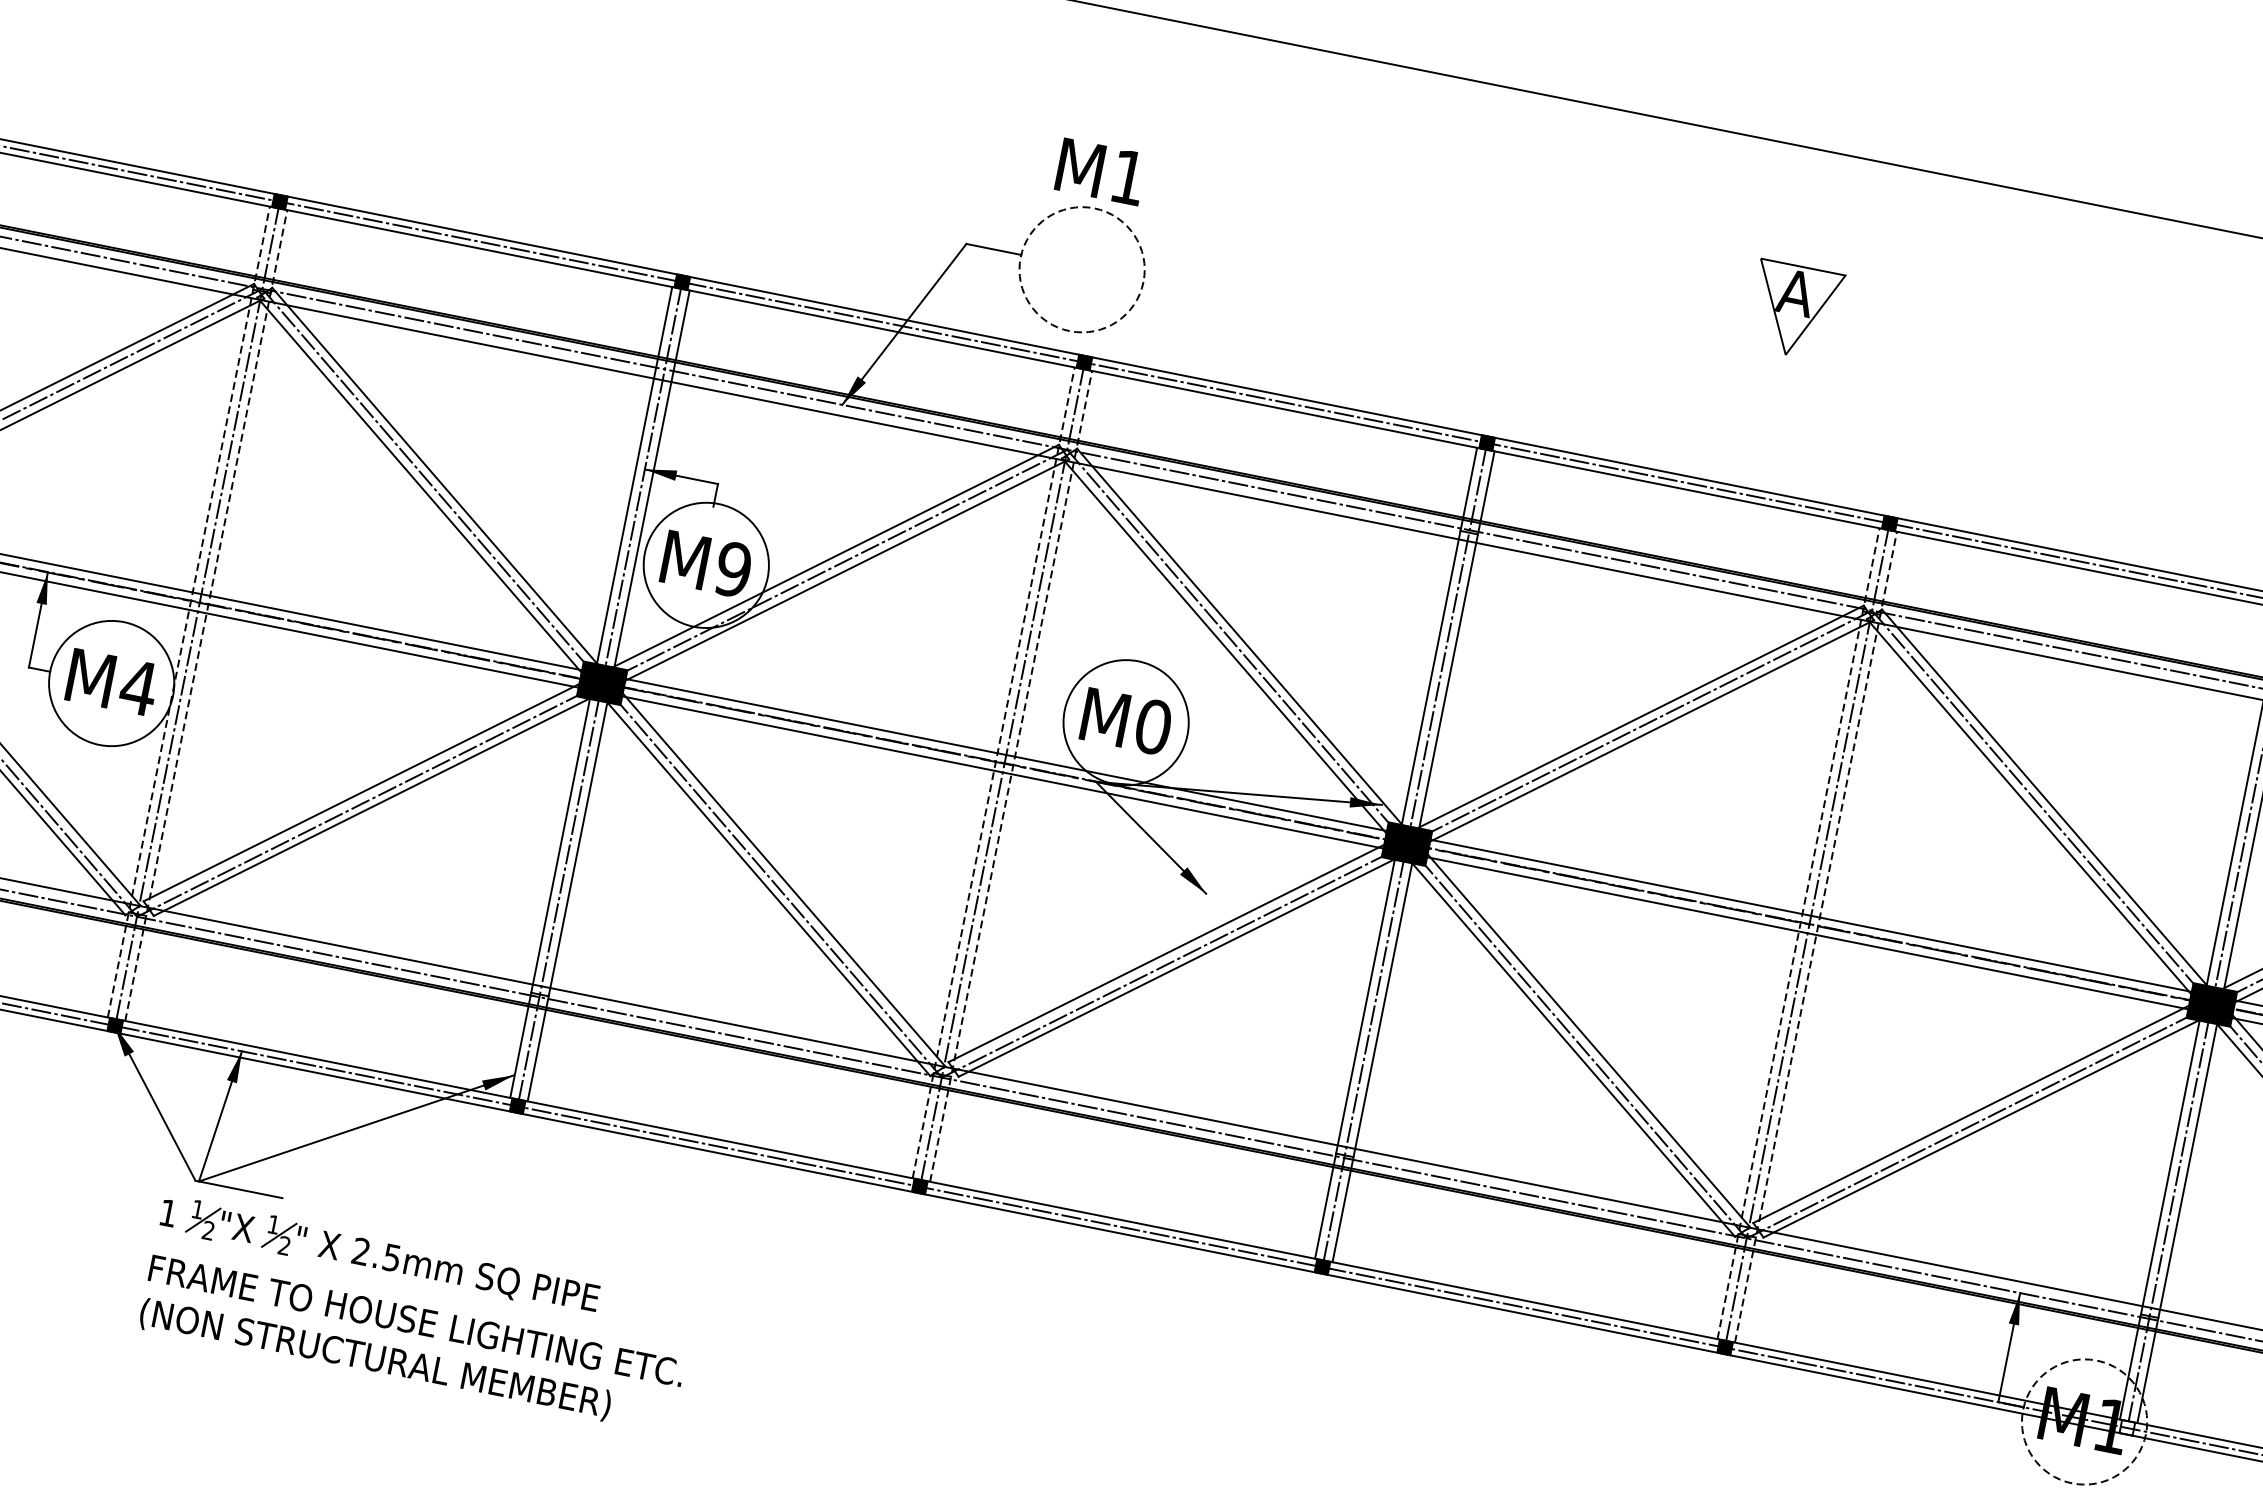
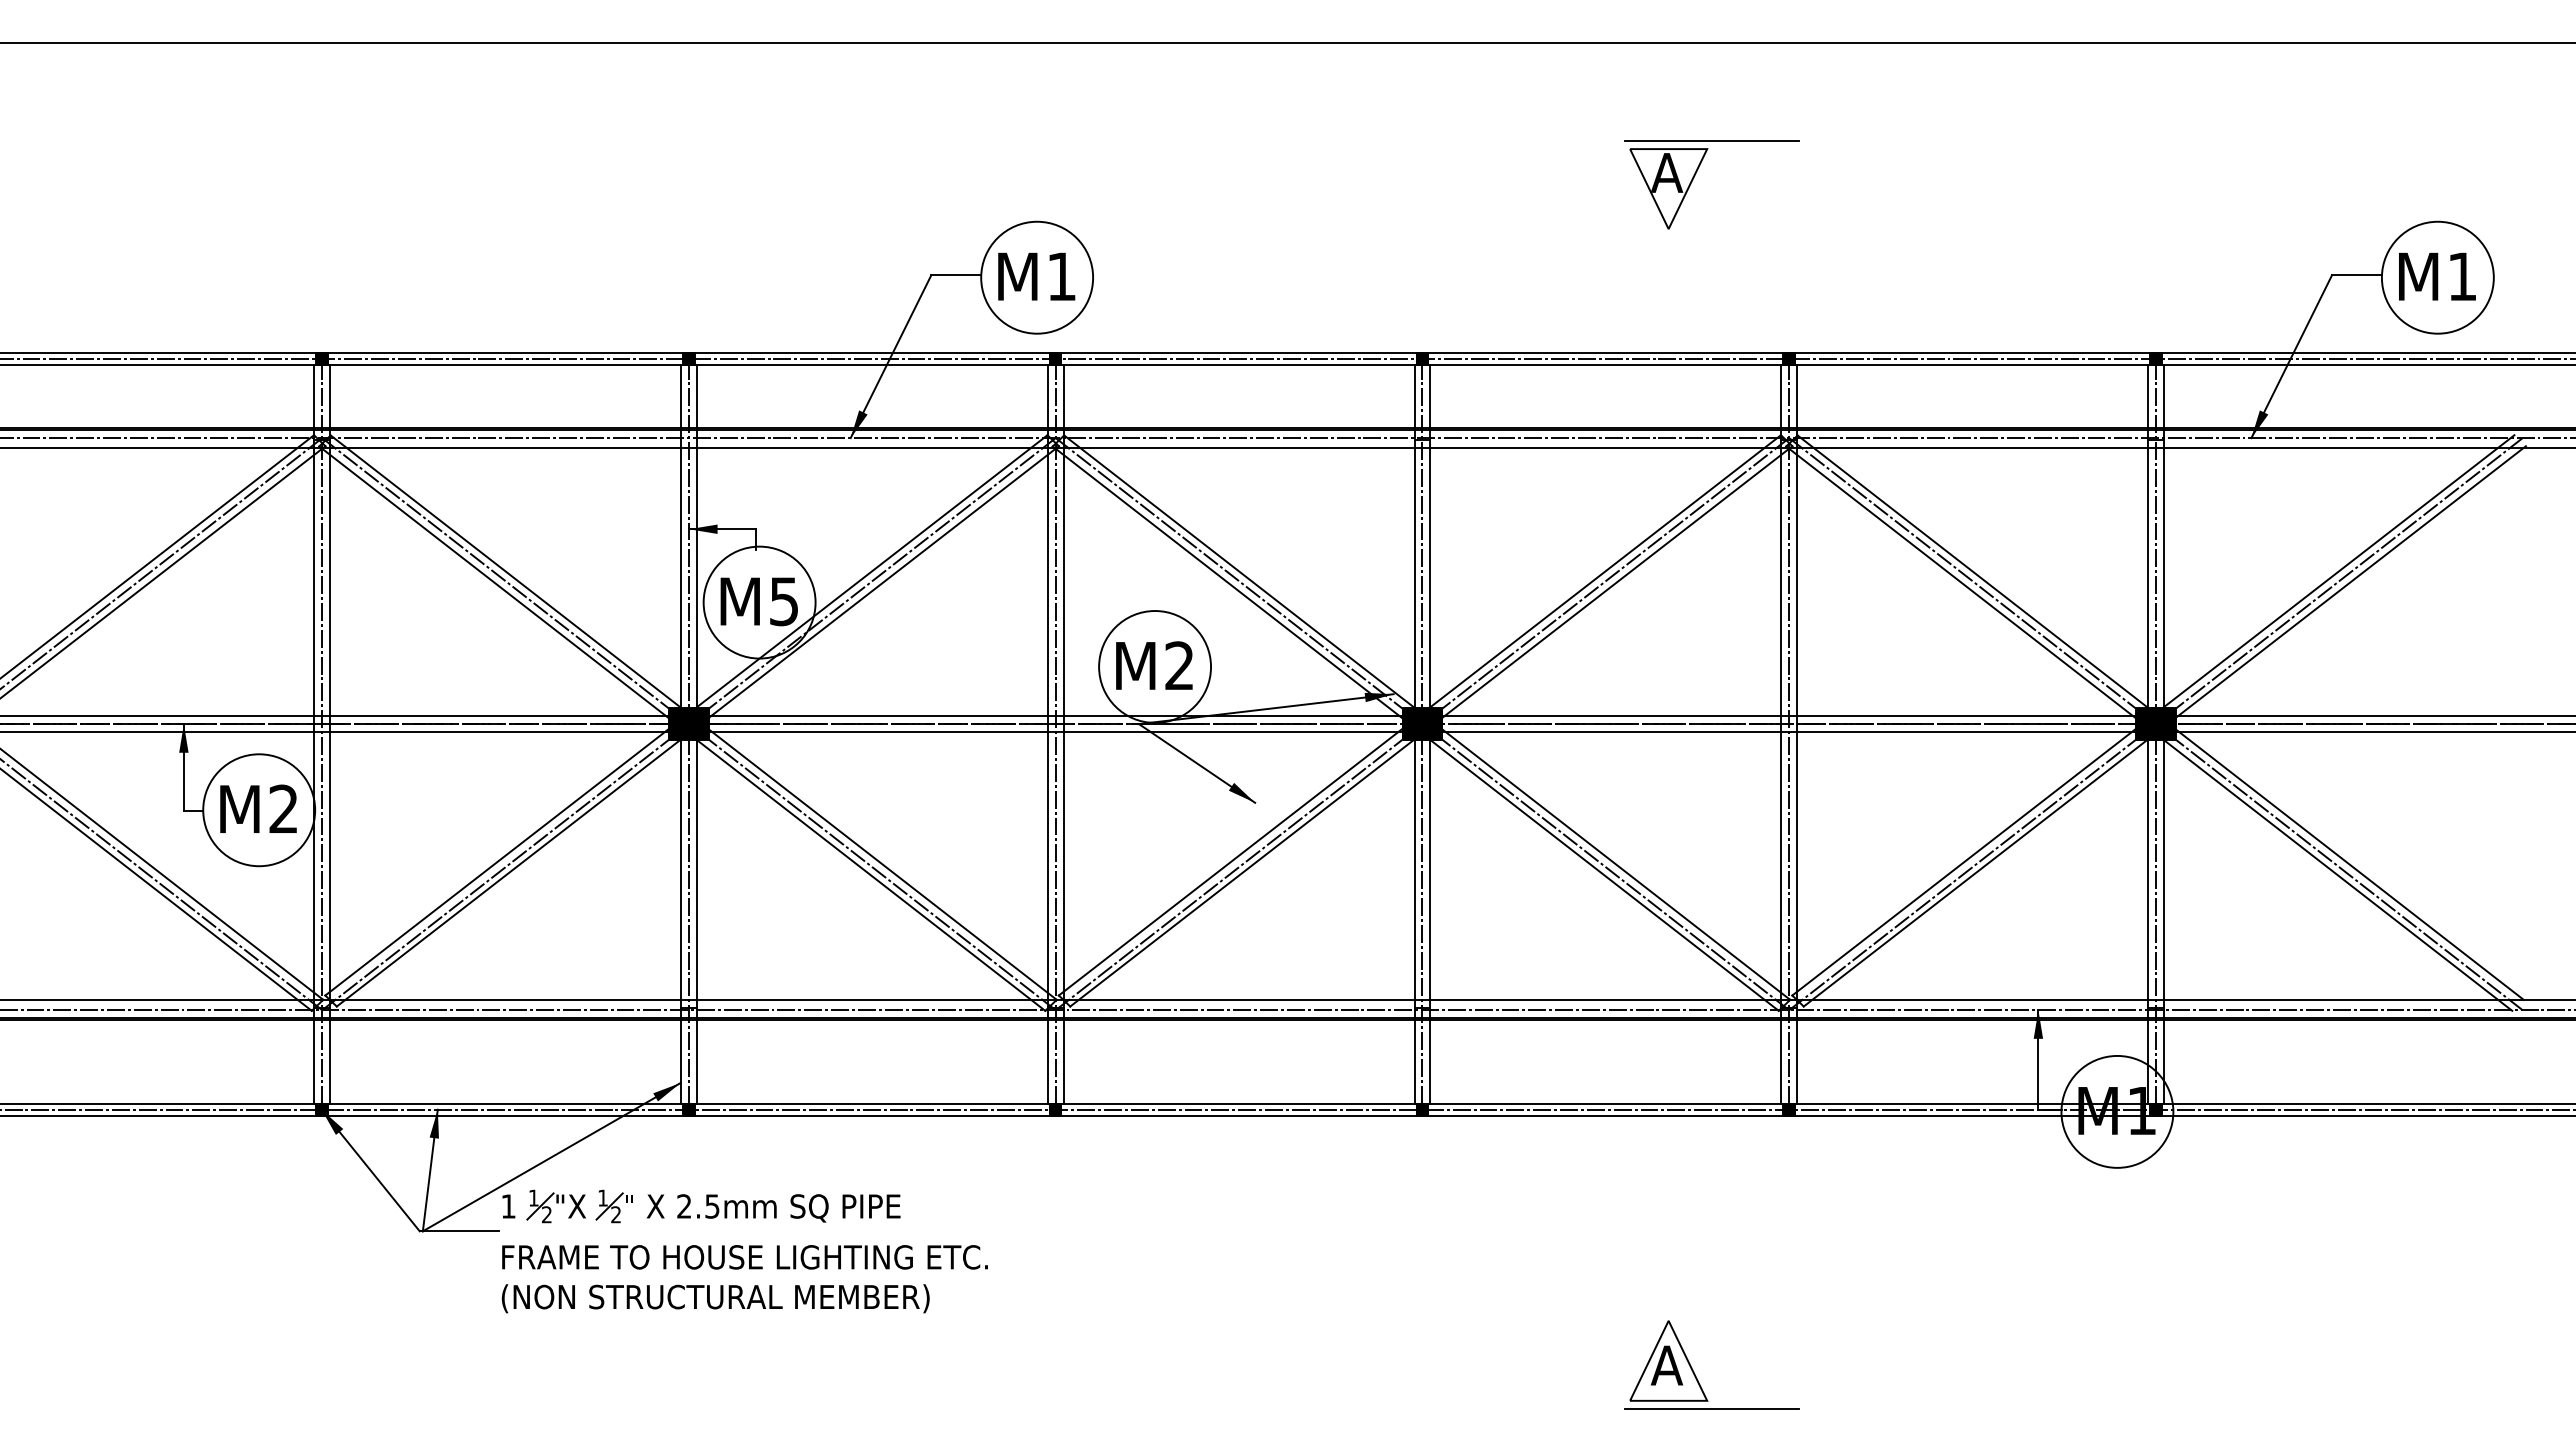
text: (1100, 171) -> (1036, 276), moved
line: (1851, 268) -> (1711, 141), added
circle: (1082, 269) -> (1037, 277), dashed -> solid
text: (732, 569) -> (783, 601), M9 -> M5
line: (189, 611) -> (314, 733), dashed -> solid
line: (206, 614) -> (330, 733), dashed -> solid
text: (138, 686) -> (283, 808), M4 -> M2
text: (1153, 726) -> (1179, 665), M0 -> M2
line: (993, 772) -> (1047, 733), dashed -> solid
line: (1011, 775) -> (1063, 733), dashed -> solid
line: (1798, 933) -> (1781, 733), dashed -> solid
line: (1816, 936) -> (1797, 733), dashed -> solid
part: (417, 1314) -> (744, 1251), moved
circle: (2084, 1421) -> (2117, 1111), dashed -> solid
hatch: (2126, 1427) -> (2155, 1109), added

